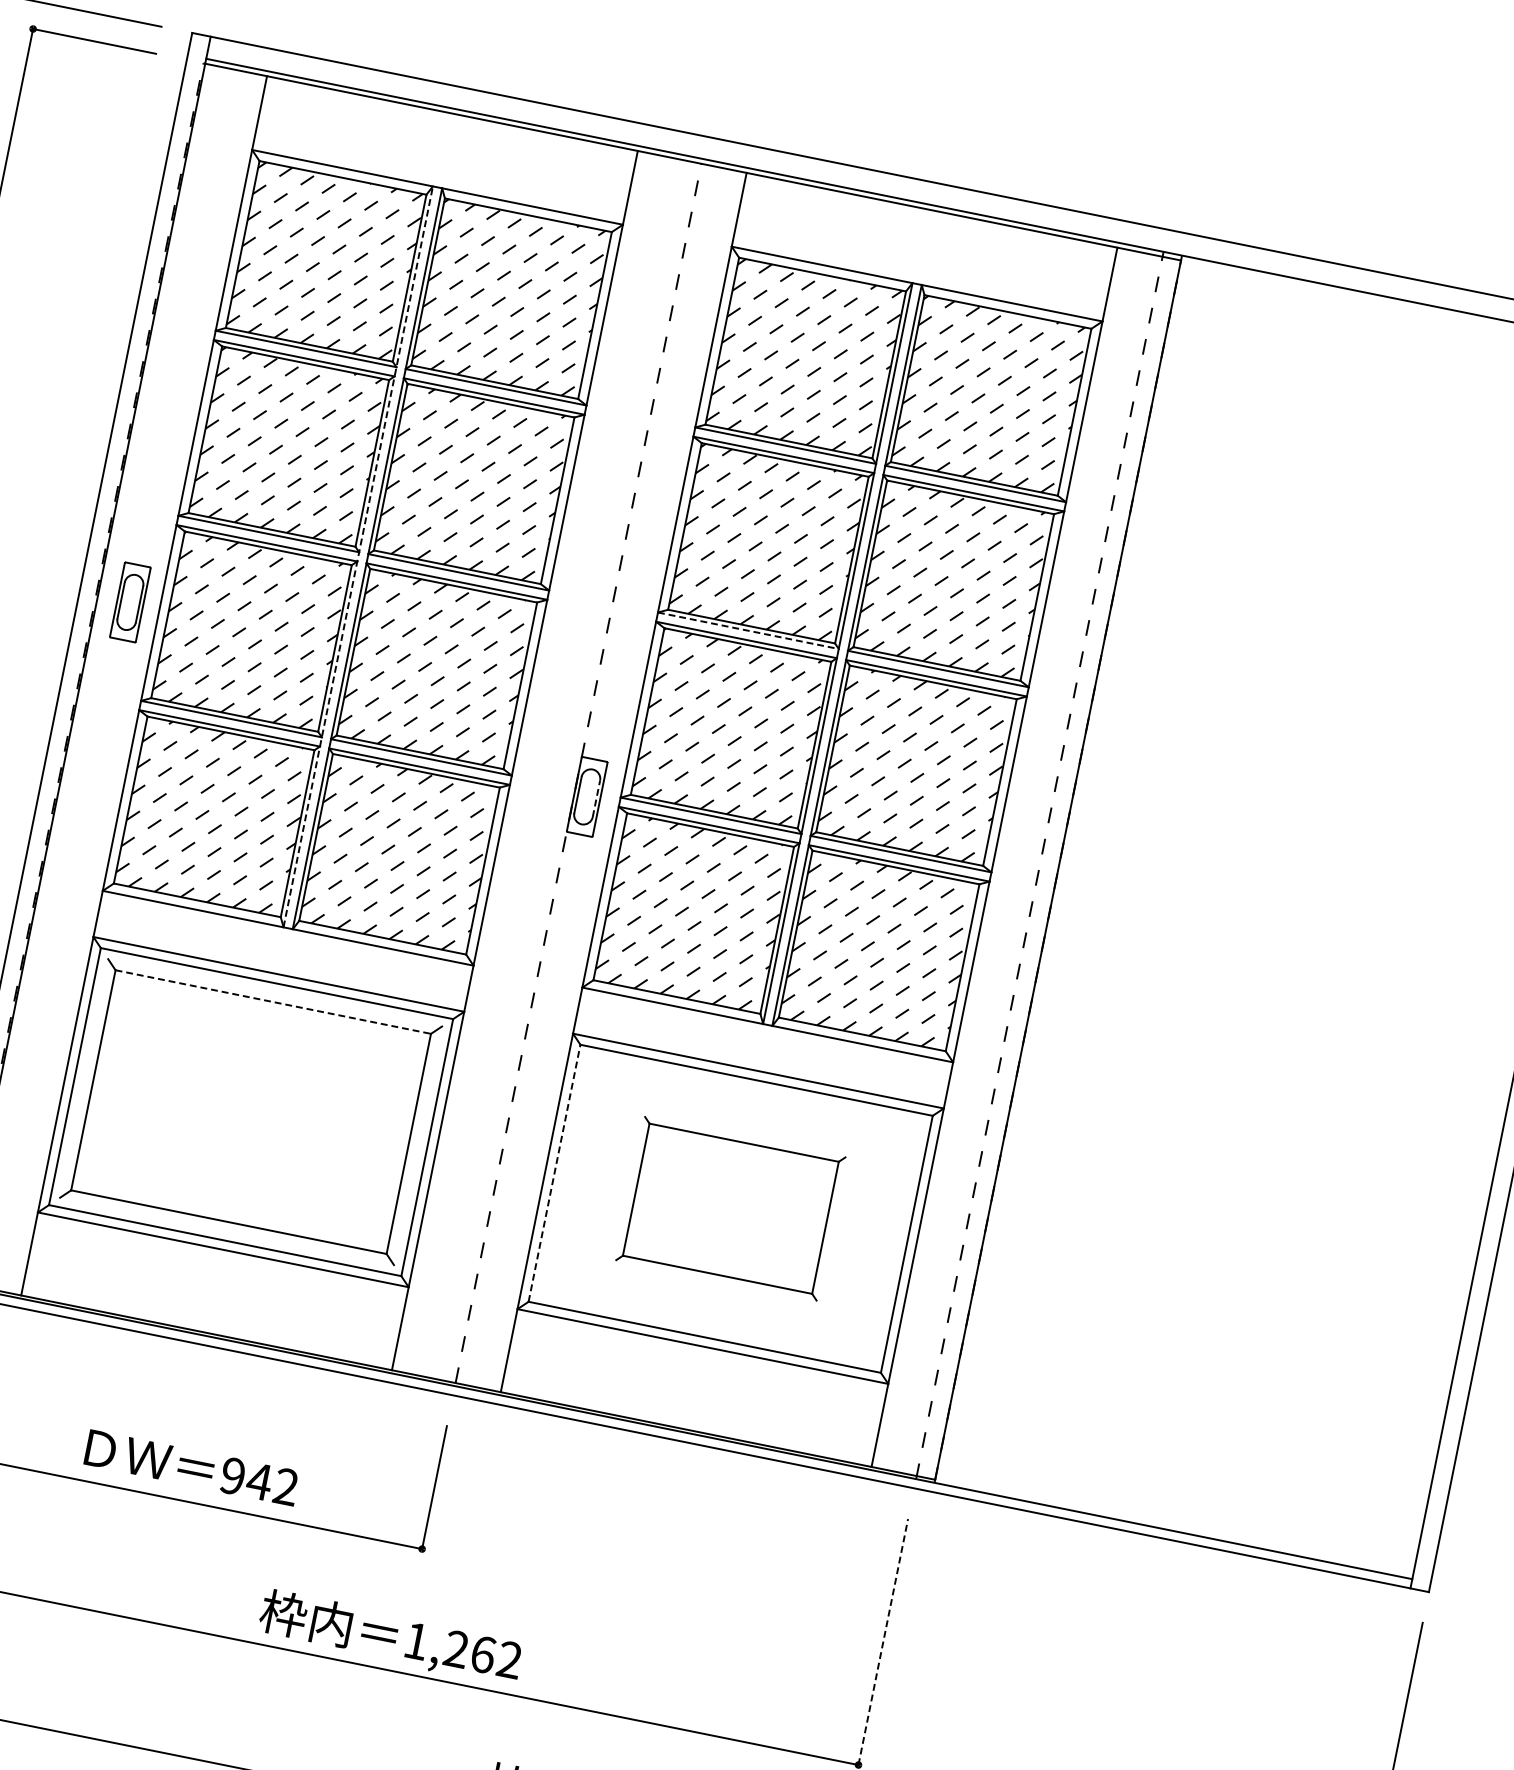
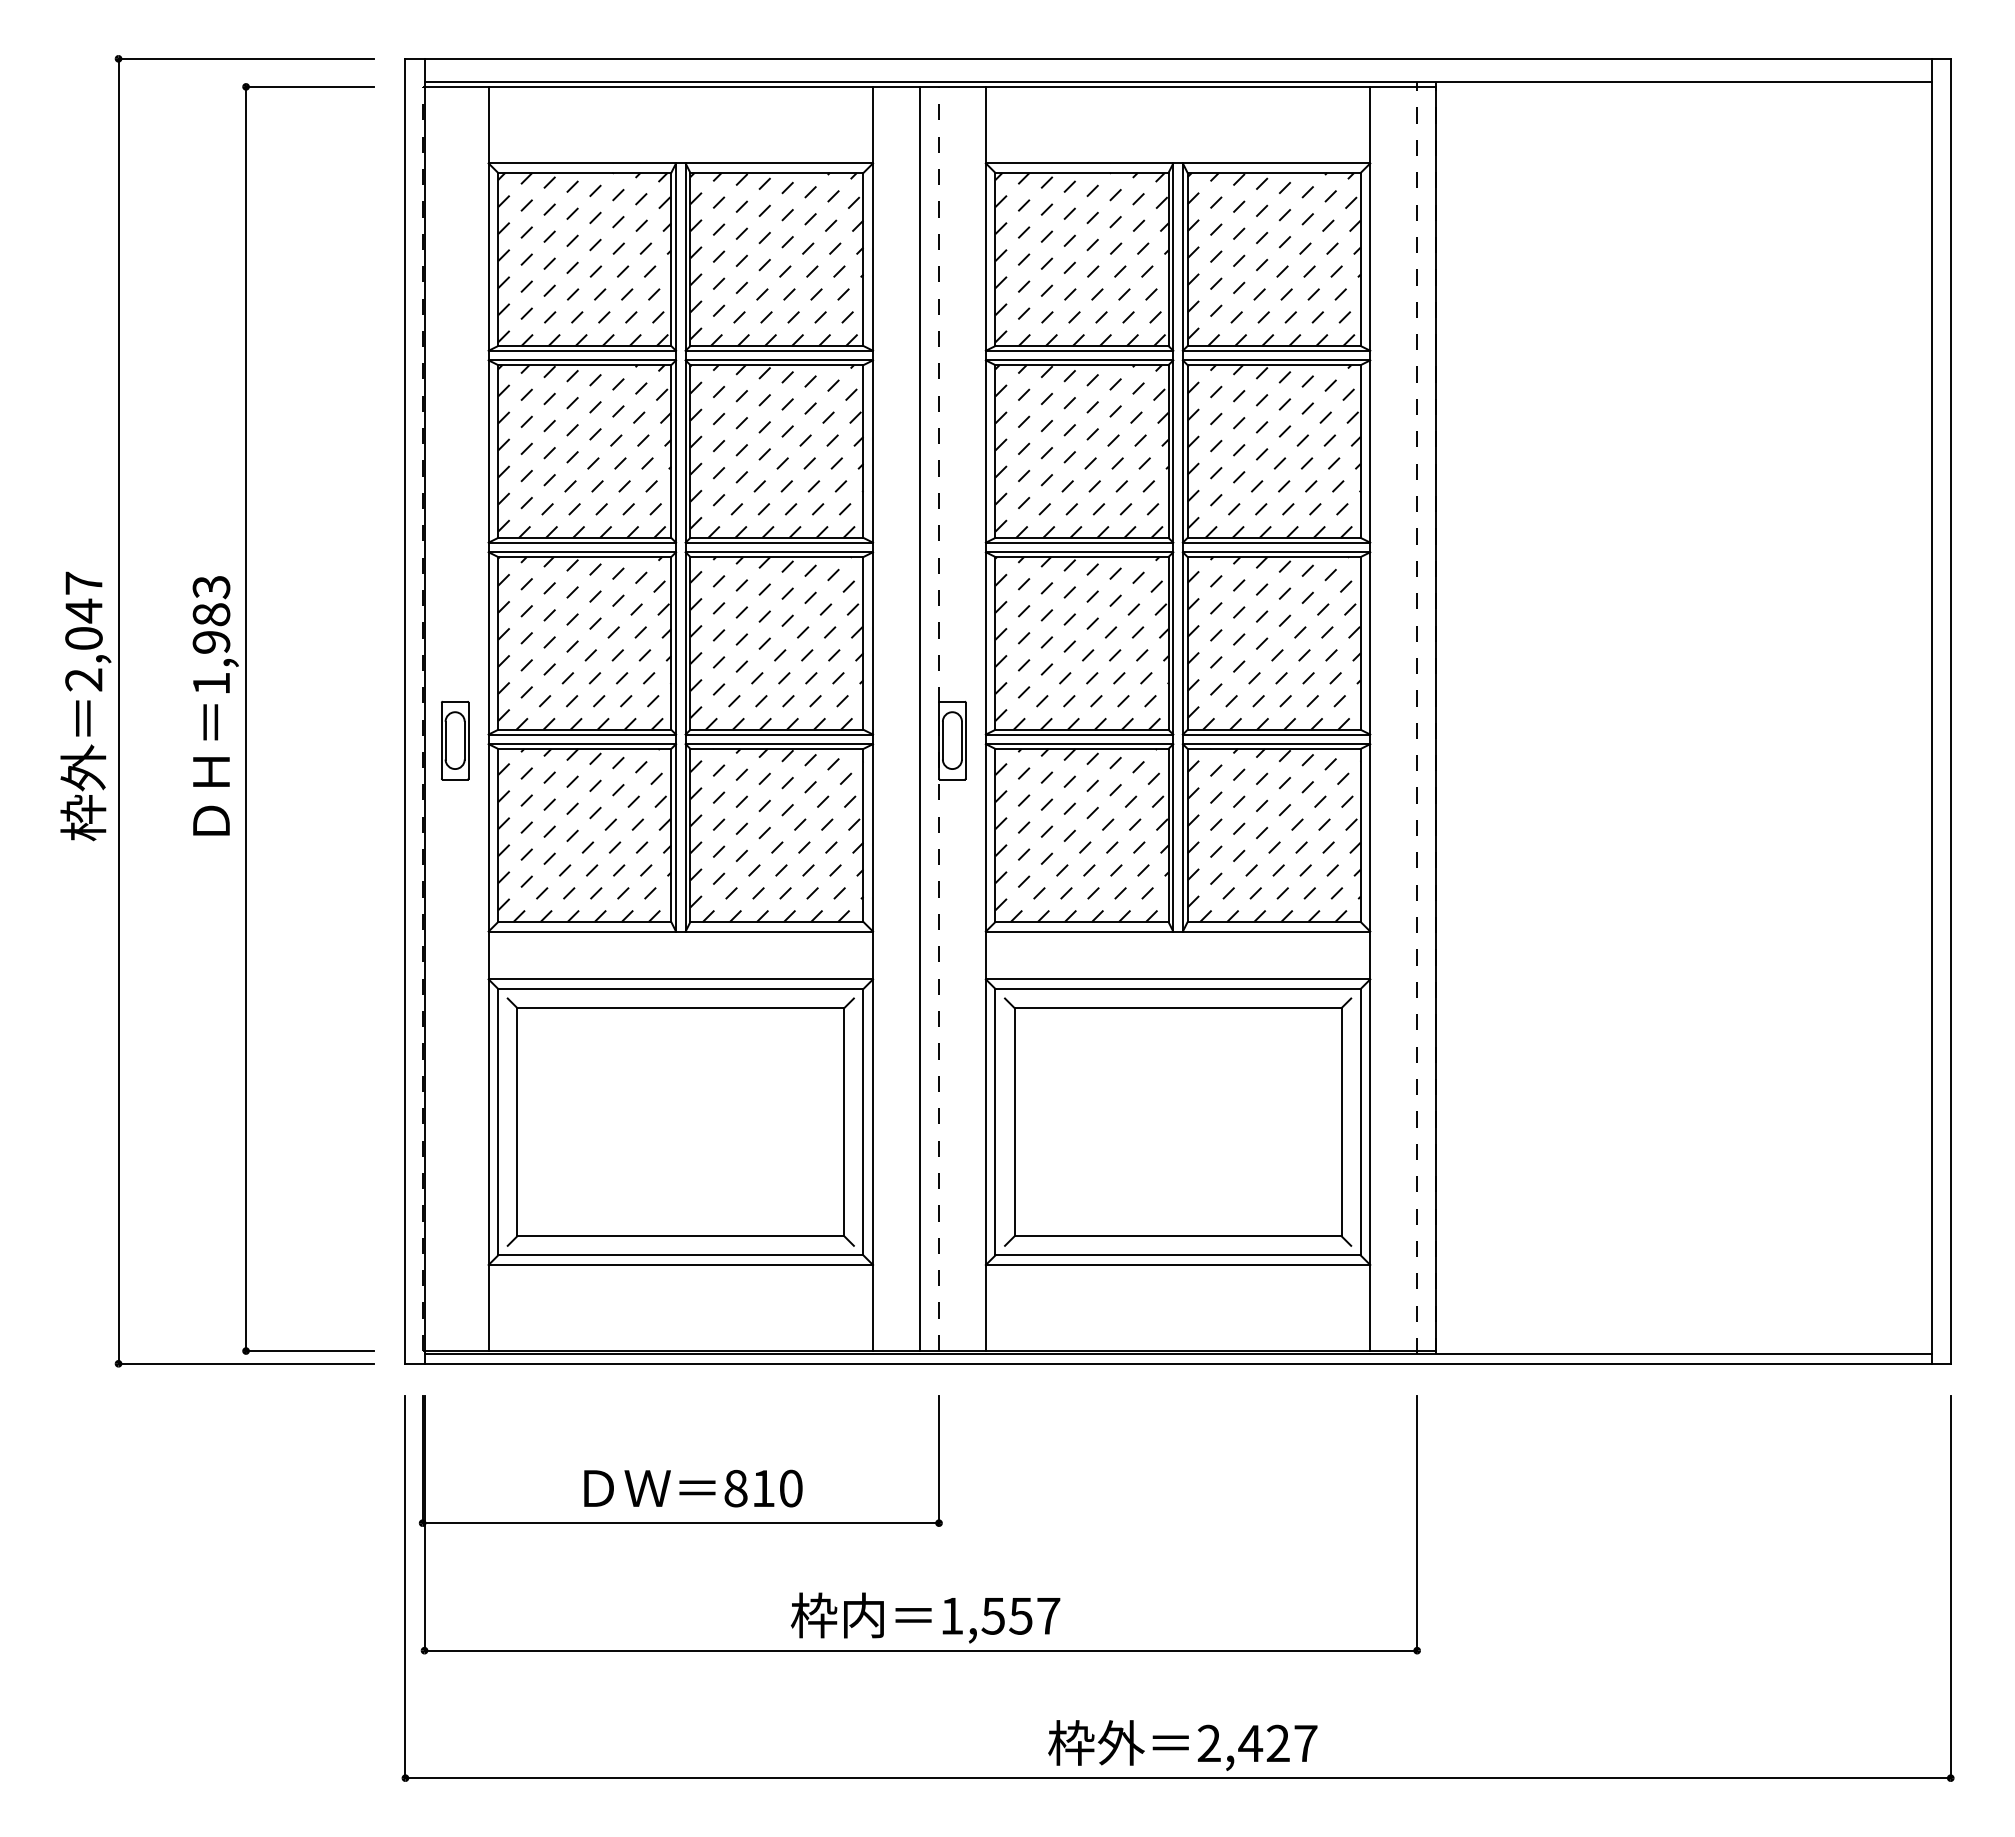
line: (358, 556) -> (676, 546), dashed -> solid
part: (130, 602) -> (455, 740), moved
line: (748, 630) -> (1079, 542), dashed -> solid
line: (559, 769) -> (919, 718), added
line: (596, 798) -> (961, 740), dashed -> solid
line: (272, 1002) -> (680, 1008), dashed -> solid
line: (554, 1172) -> (995, 1121), dashed -> solid
part: (731, 1208) -> (1178, 1121), size x1.67
text: (259, 1481) -> (763, 1488), 942 -> 810
line: (883, 1641) -> (1417, 1522), dashed -> solid
text: (482, 1653) -> (1020, 1615), 1,262 -> 1,557

